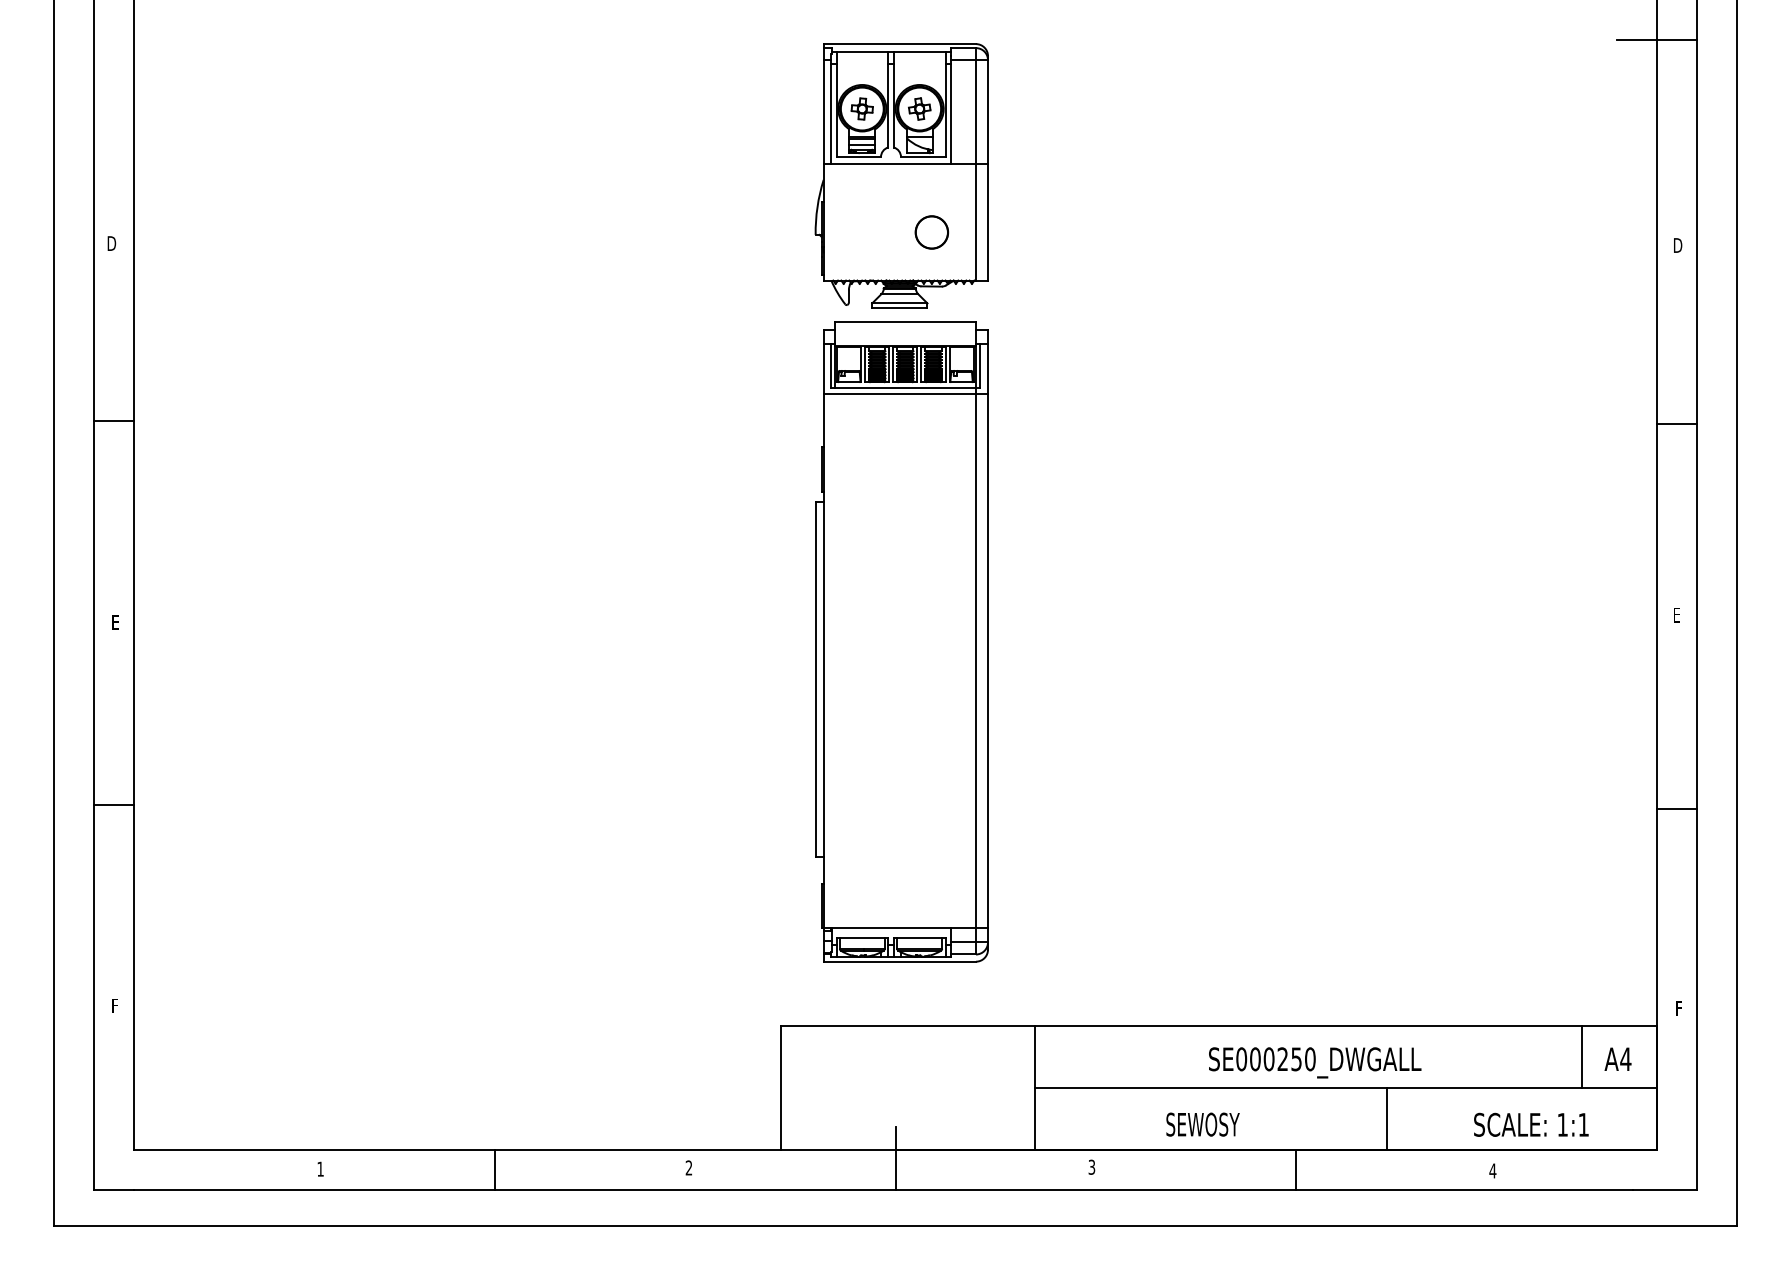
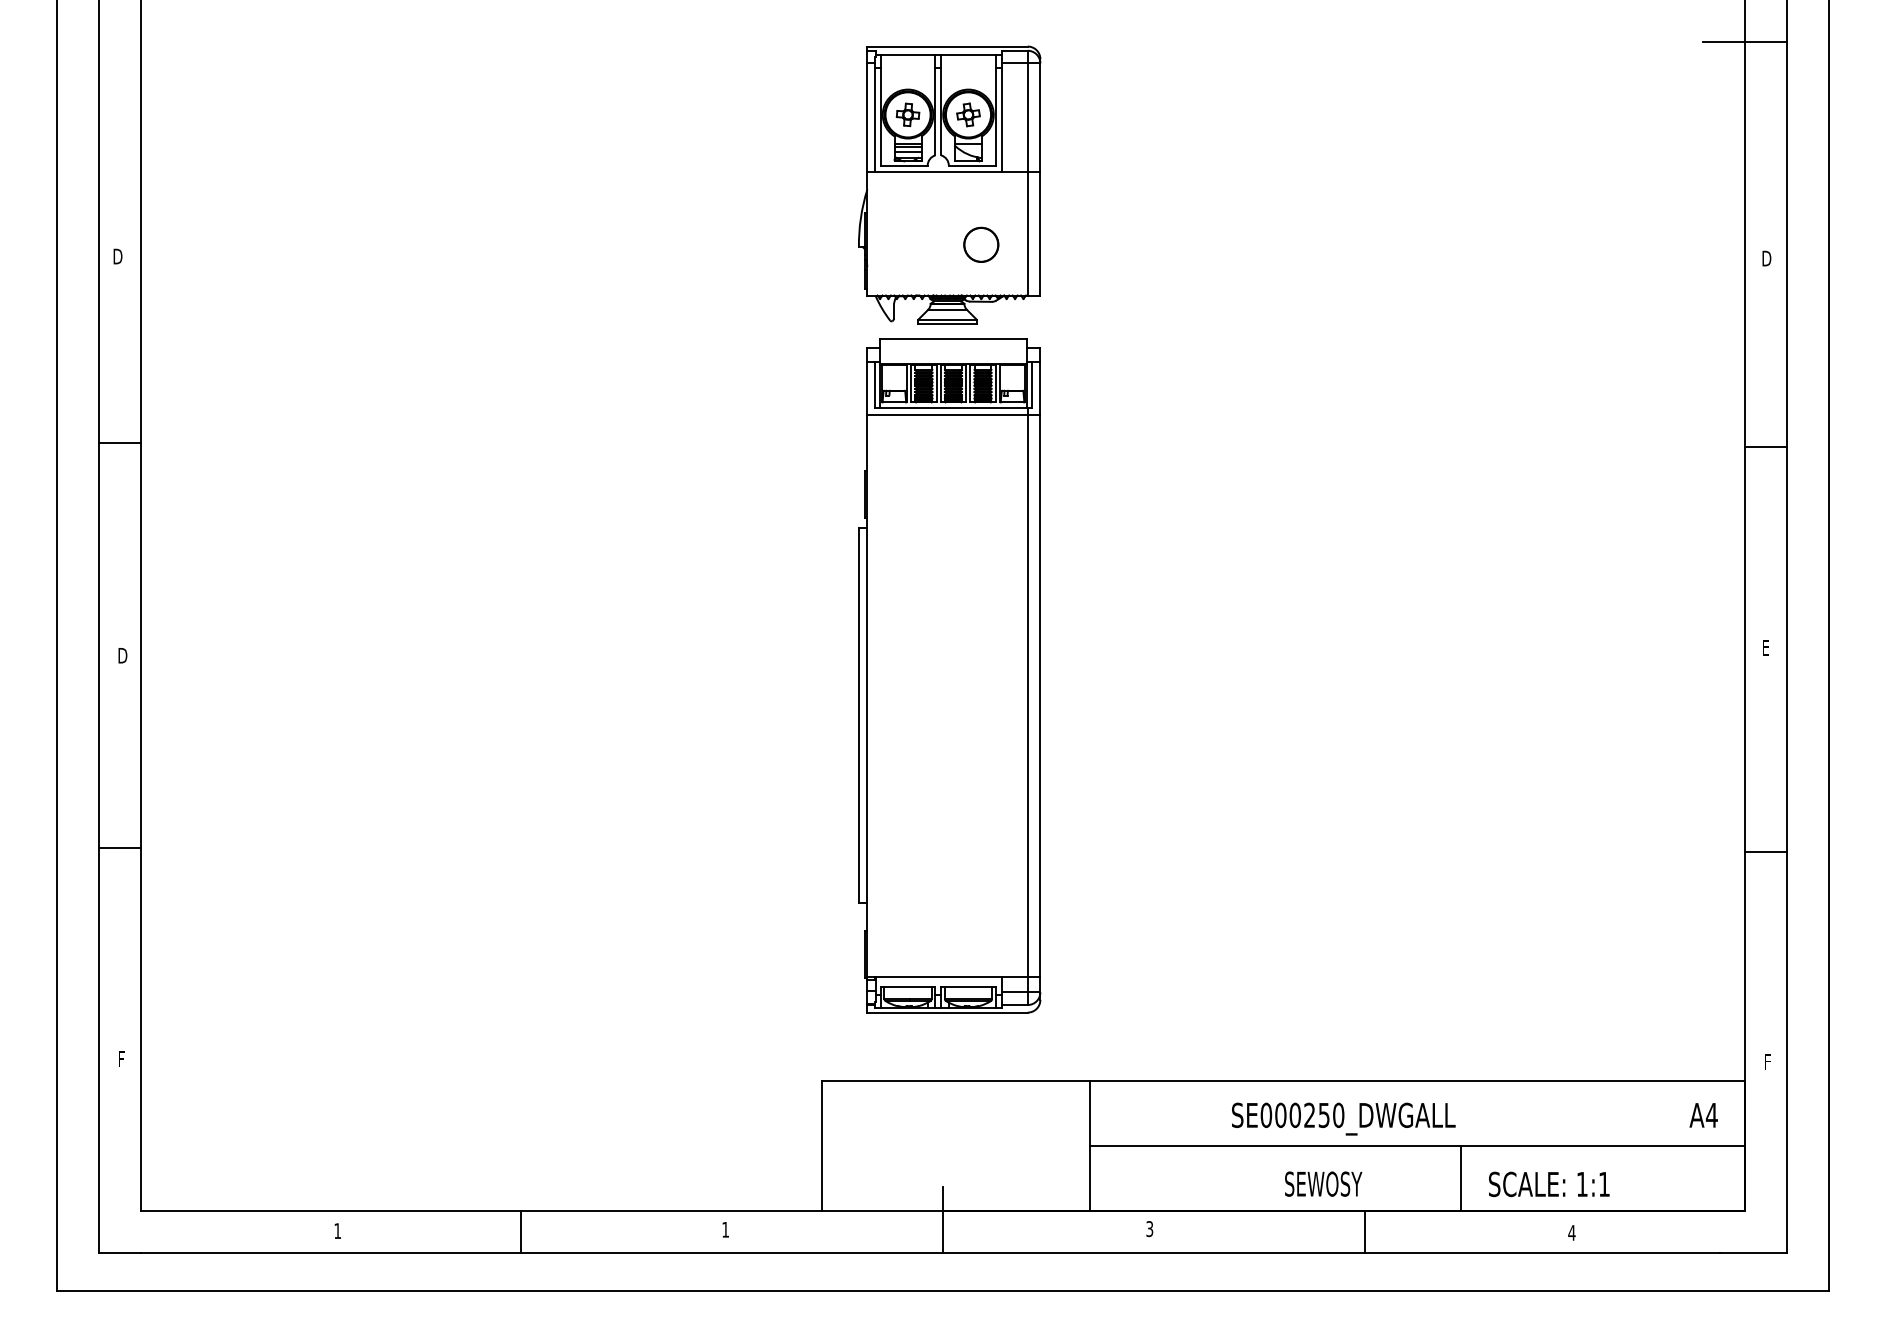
text: (116, 622) -> (122, 655), E -> D
line: (1582, 1057) -> (1666, 1113), removed
text: (1315, 1062) -> (1344, 1118), moved
text: (1202, 1124) -> (1323, 1184), moved
text: (1531, 1124) -> (1549, 1184), moved
text: (688, 1167) -> (725, 1229), 2 -> 1

